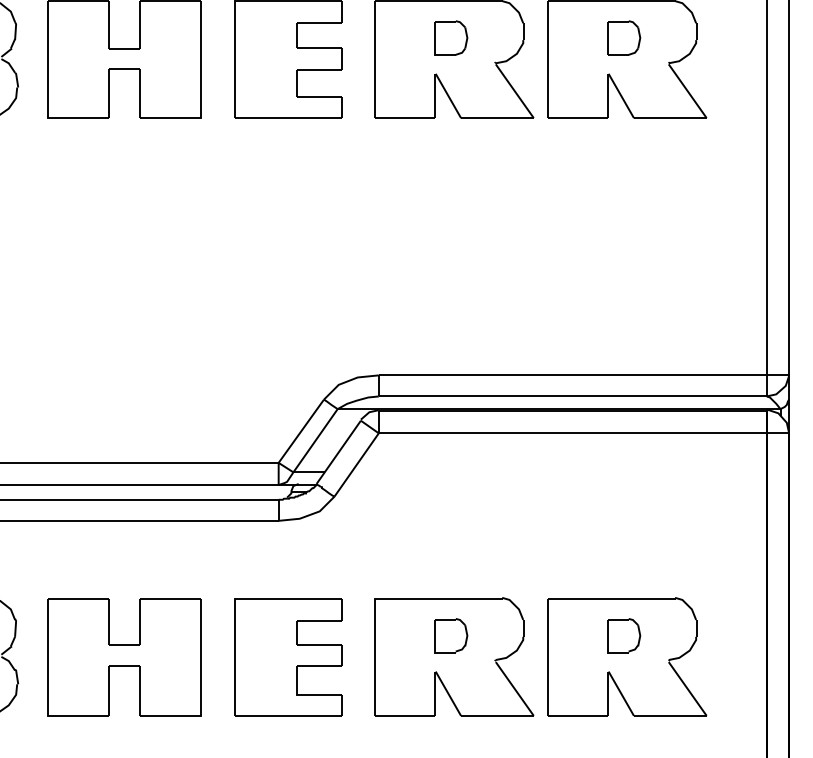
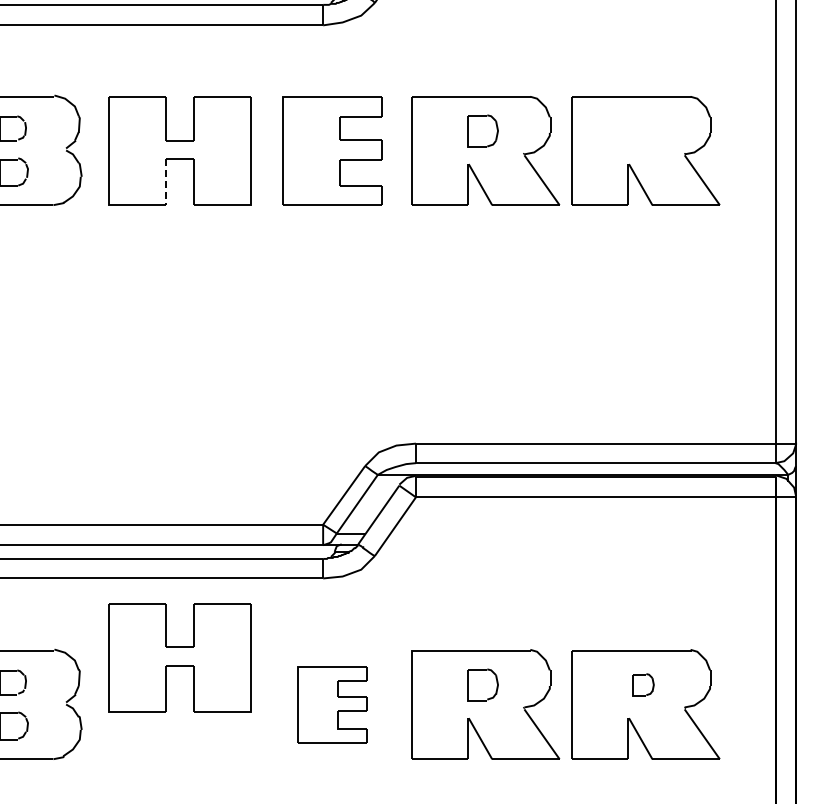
part: (624, 37) -> (643, 130), removed
line: (108, 93) -> (165, 182), solid -> dashed
part: (624, 635) -> (643, 684), size x0.7
part: (123, 656) -> (179, 657), moved
part: (288, 656) -> (332, 704), size x0.7

